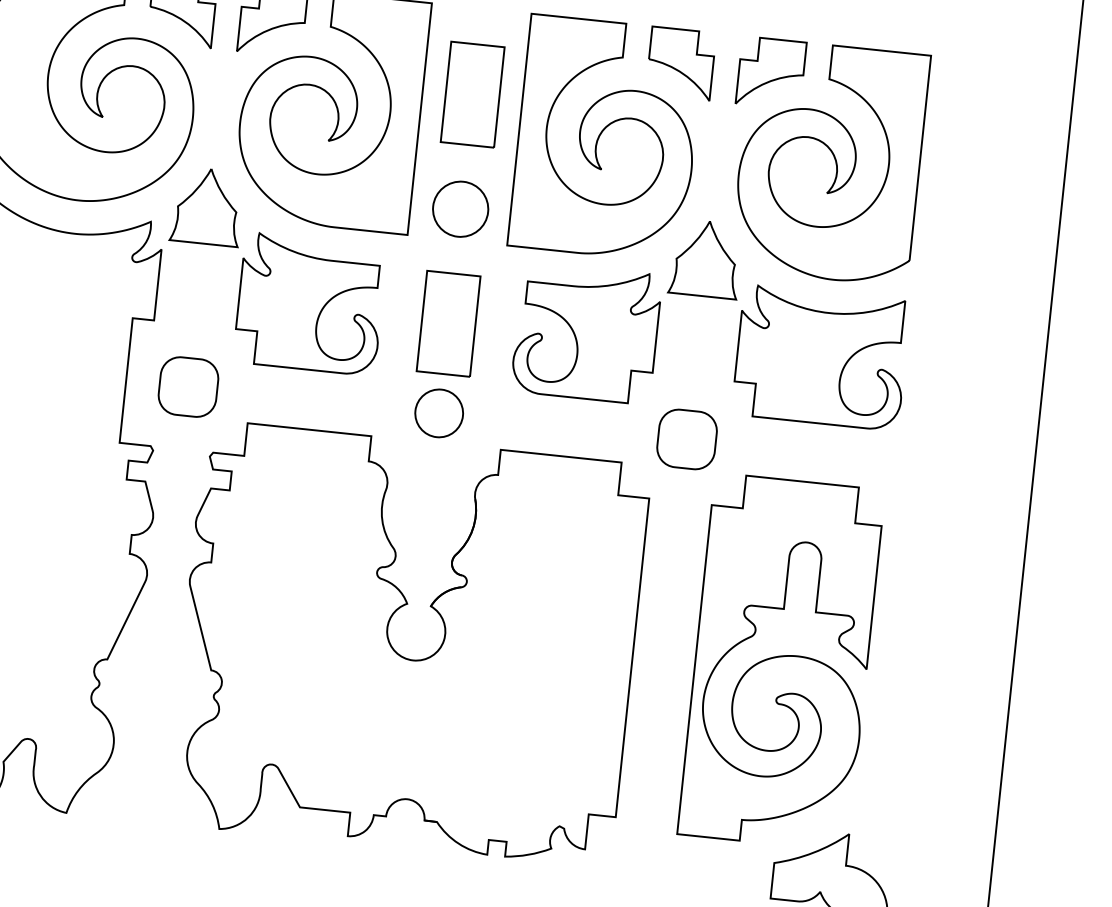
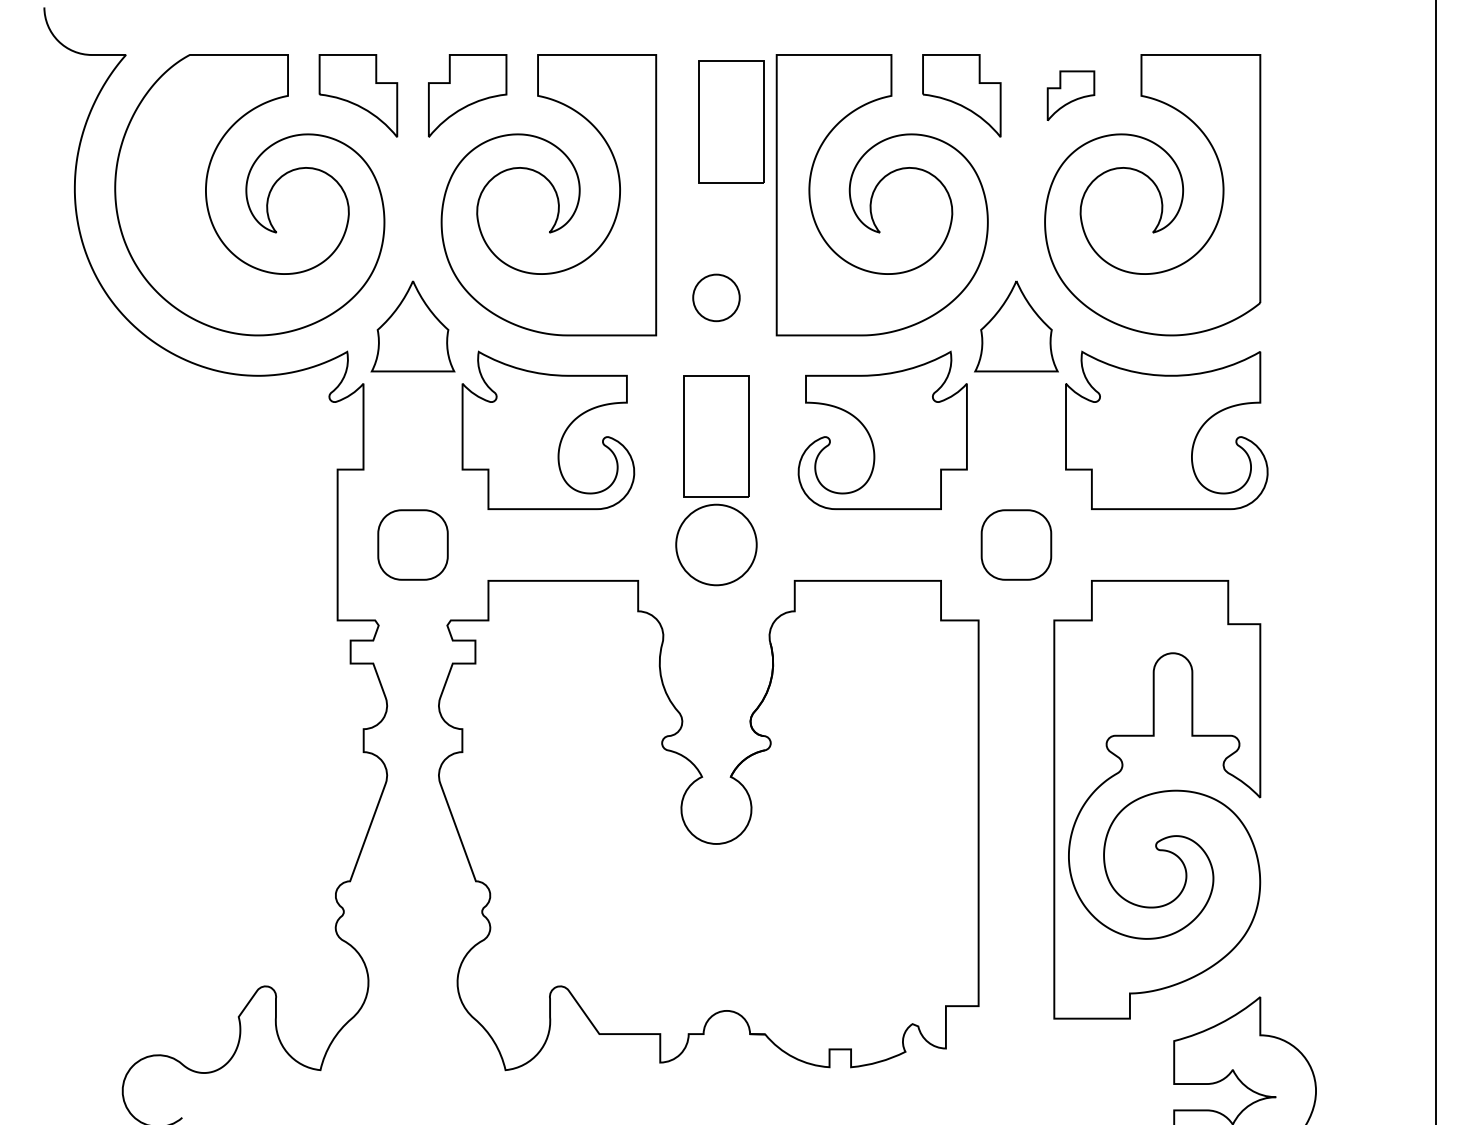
part: (770, 72) -> (1070, 95), size x0.6
part: (472, 94) -> (731, 121), moved
circle: (460, 208) -> (716, 297), size x0.7
circle: (439, 413) -> (716, 544), size x1.4

